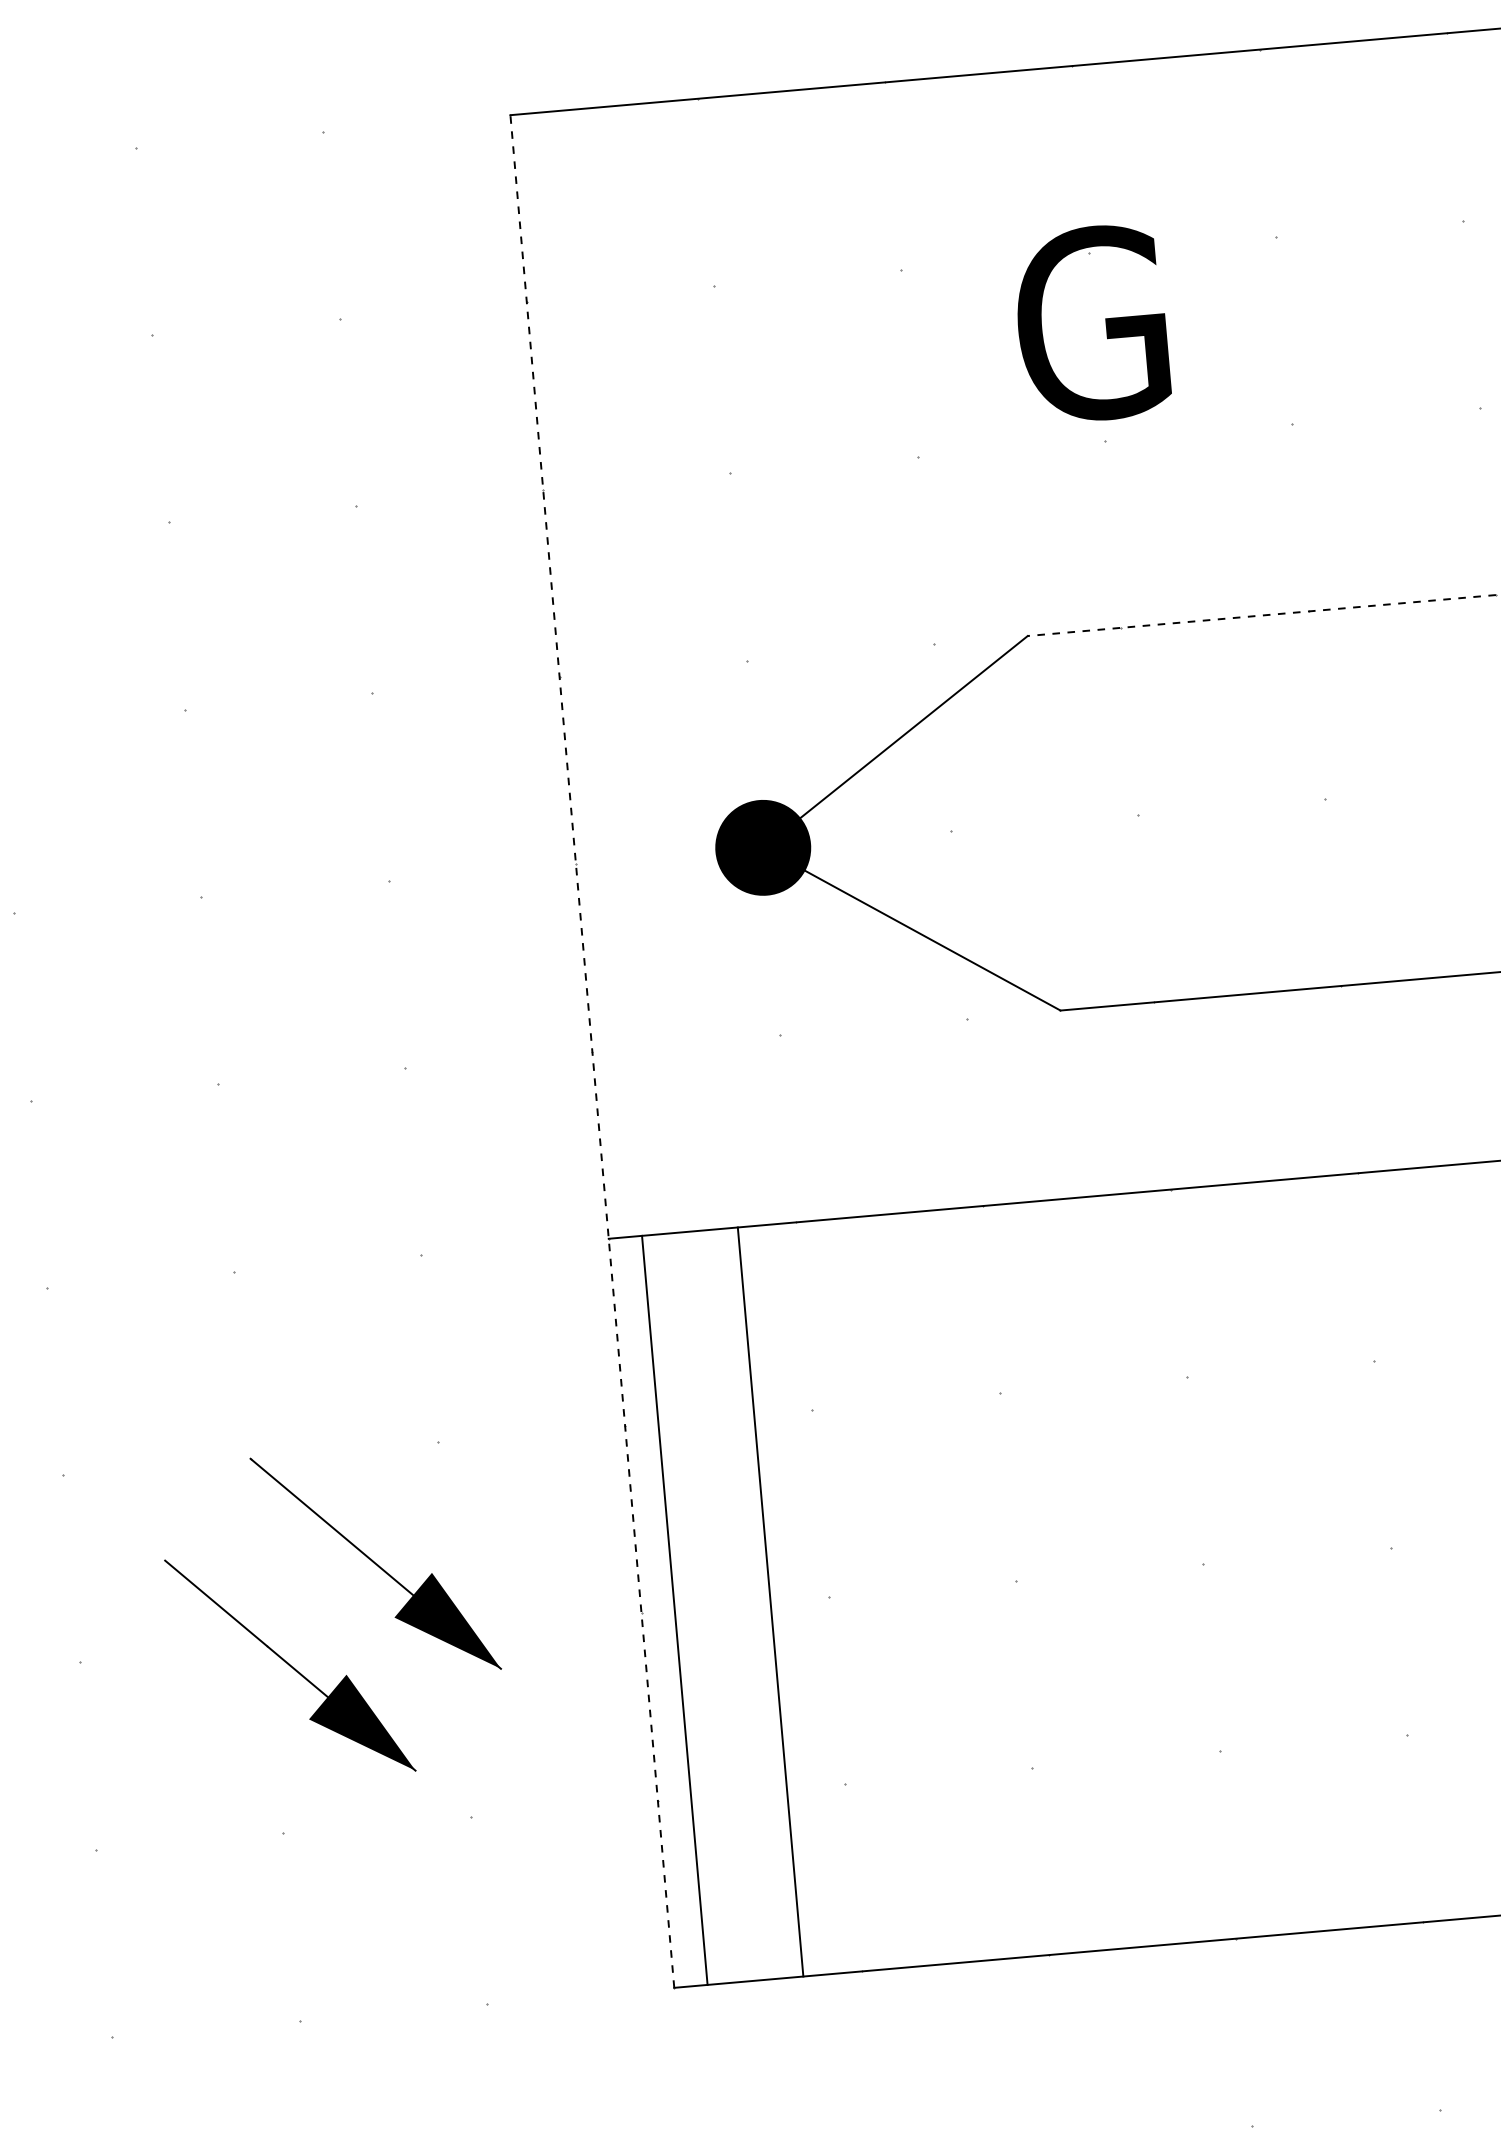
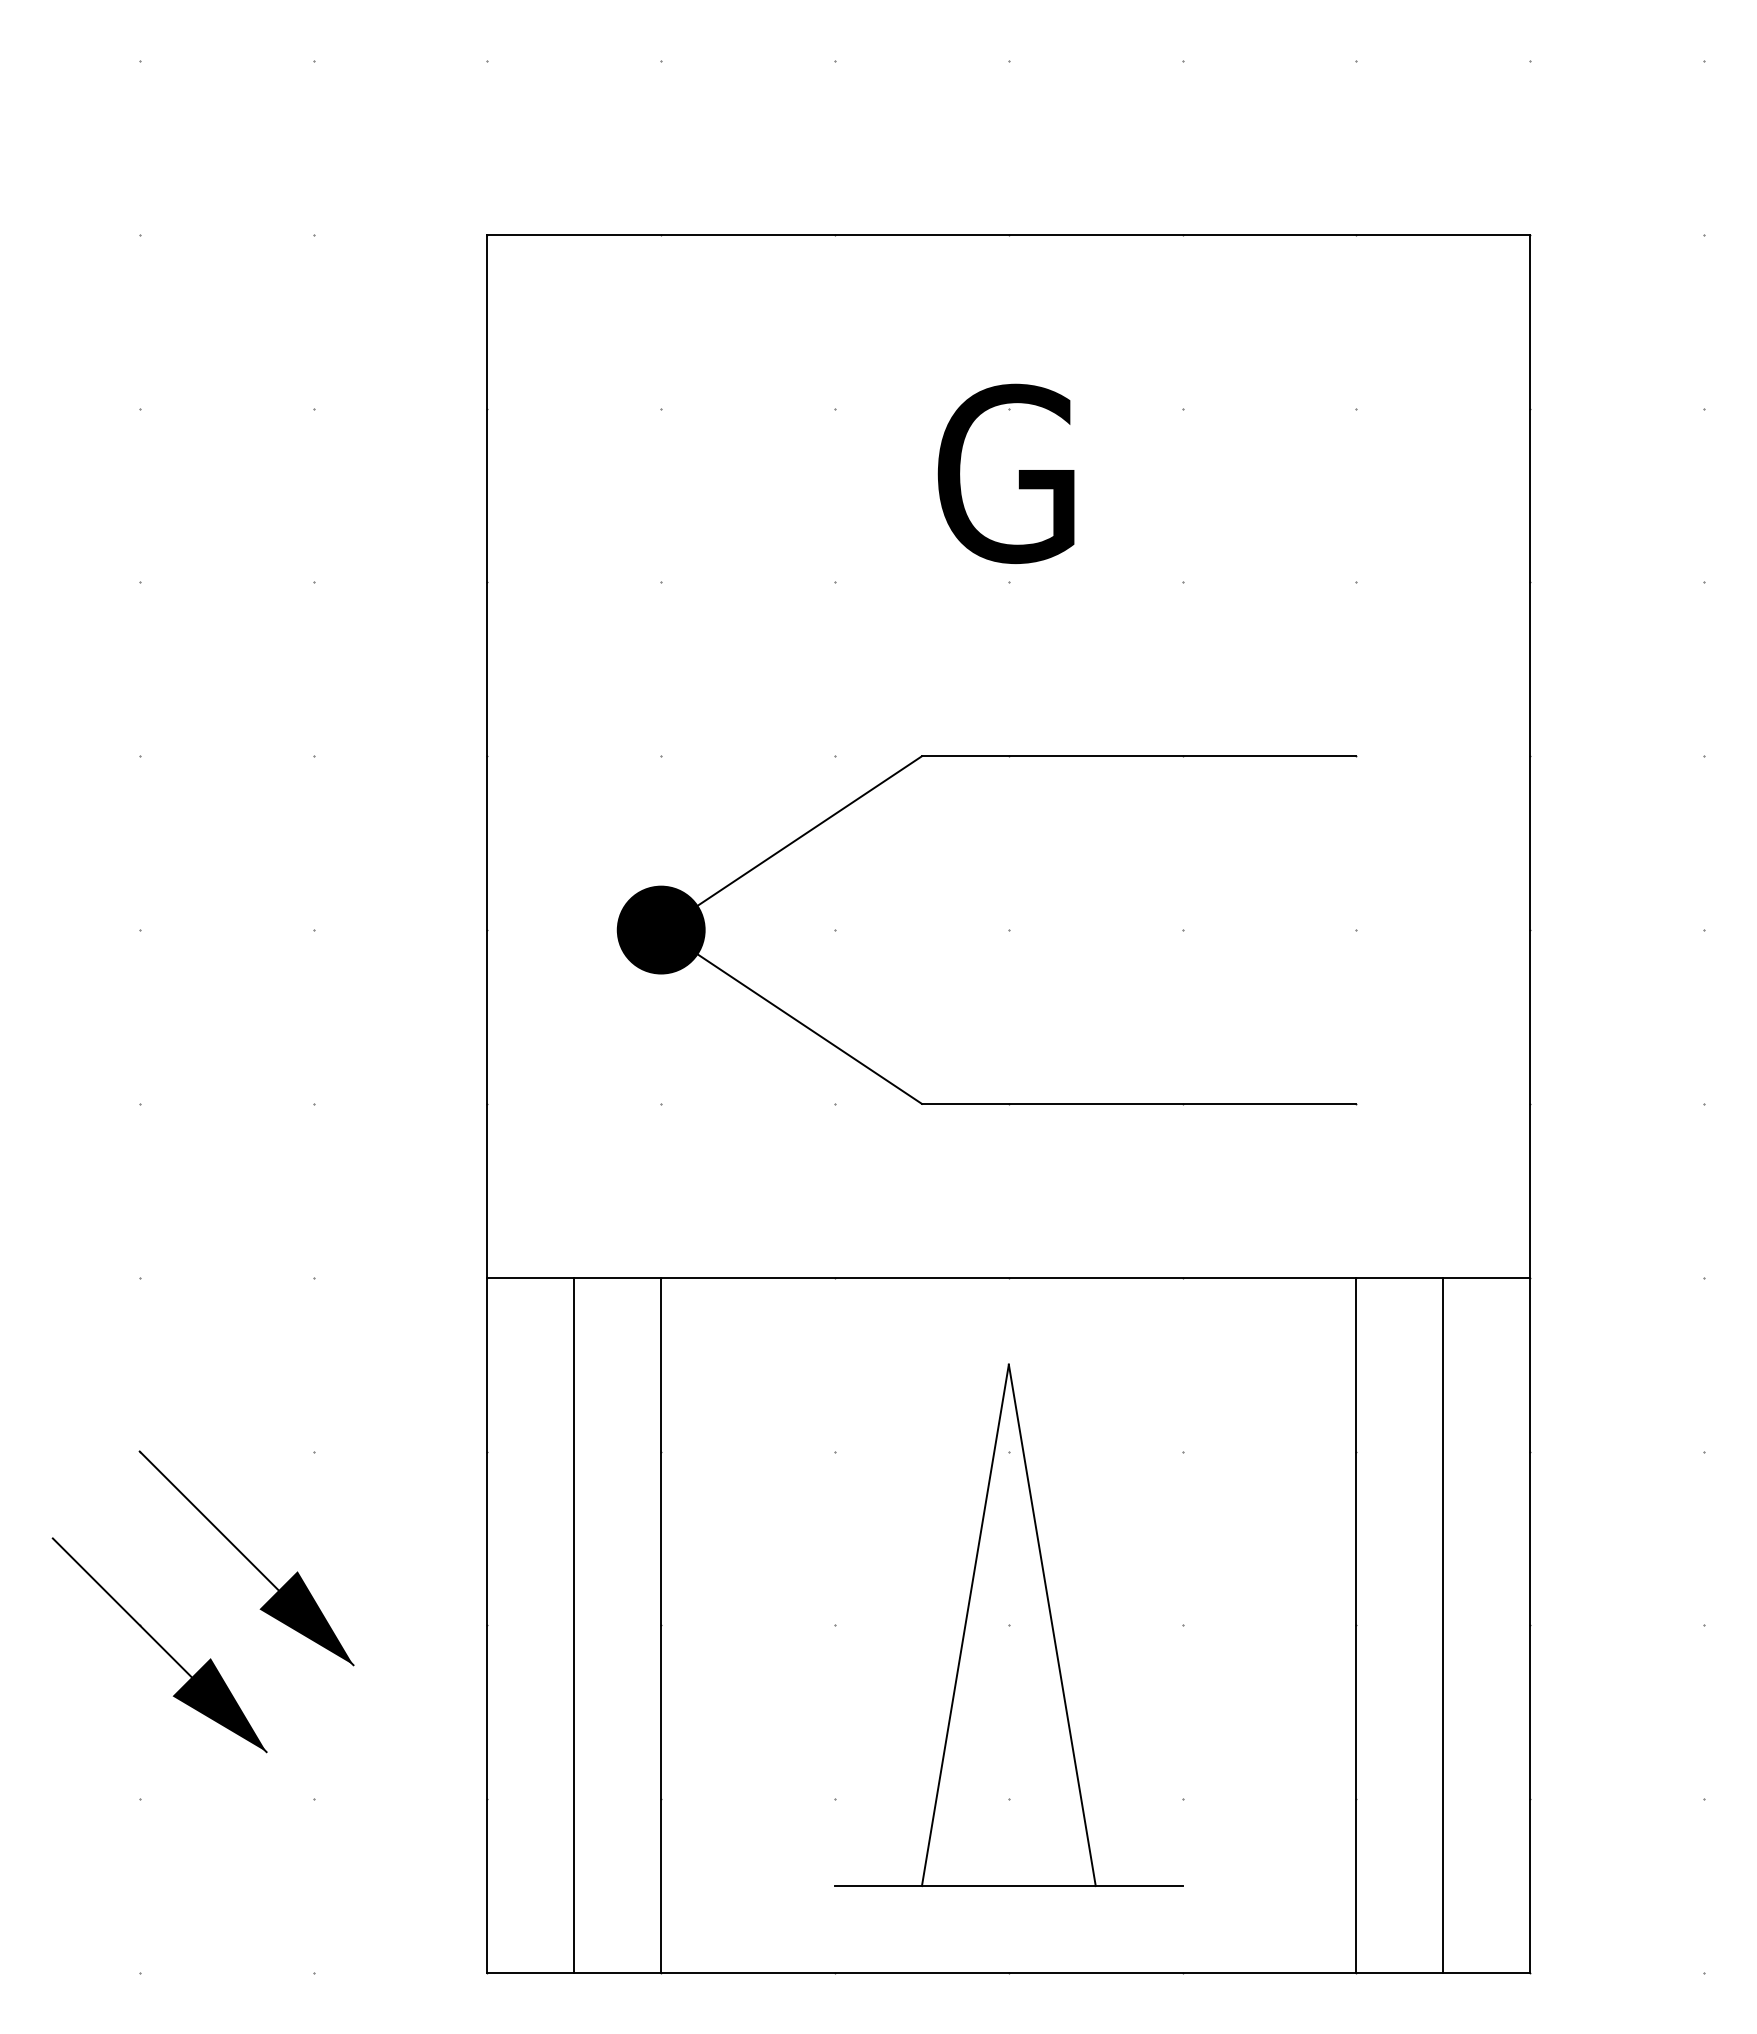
line: (1261, 615) -> (1138, 756), dashed -> solid
line: (592, 1051) -> (487, 1103), dashed -> solid
part: (1202, 1563) -> (1008, 1624), added
line: (770, 1601) -> (661, 1624), moved
line: (674, 1609) -> (574, 1624), moved

